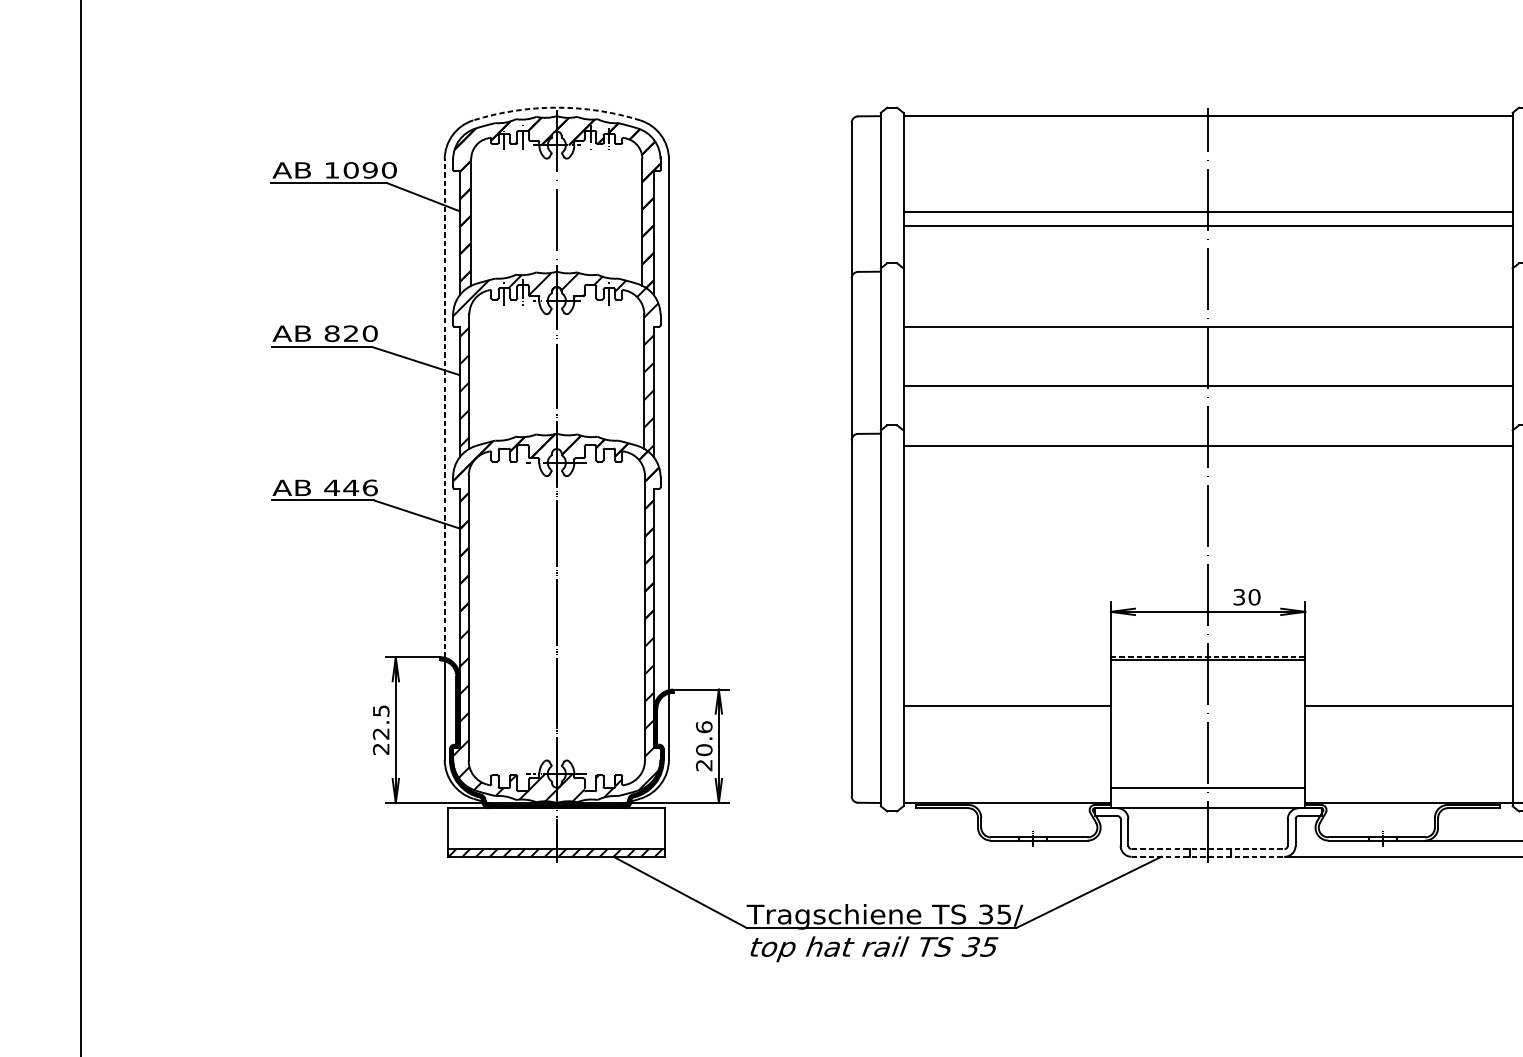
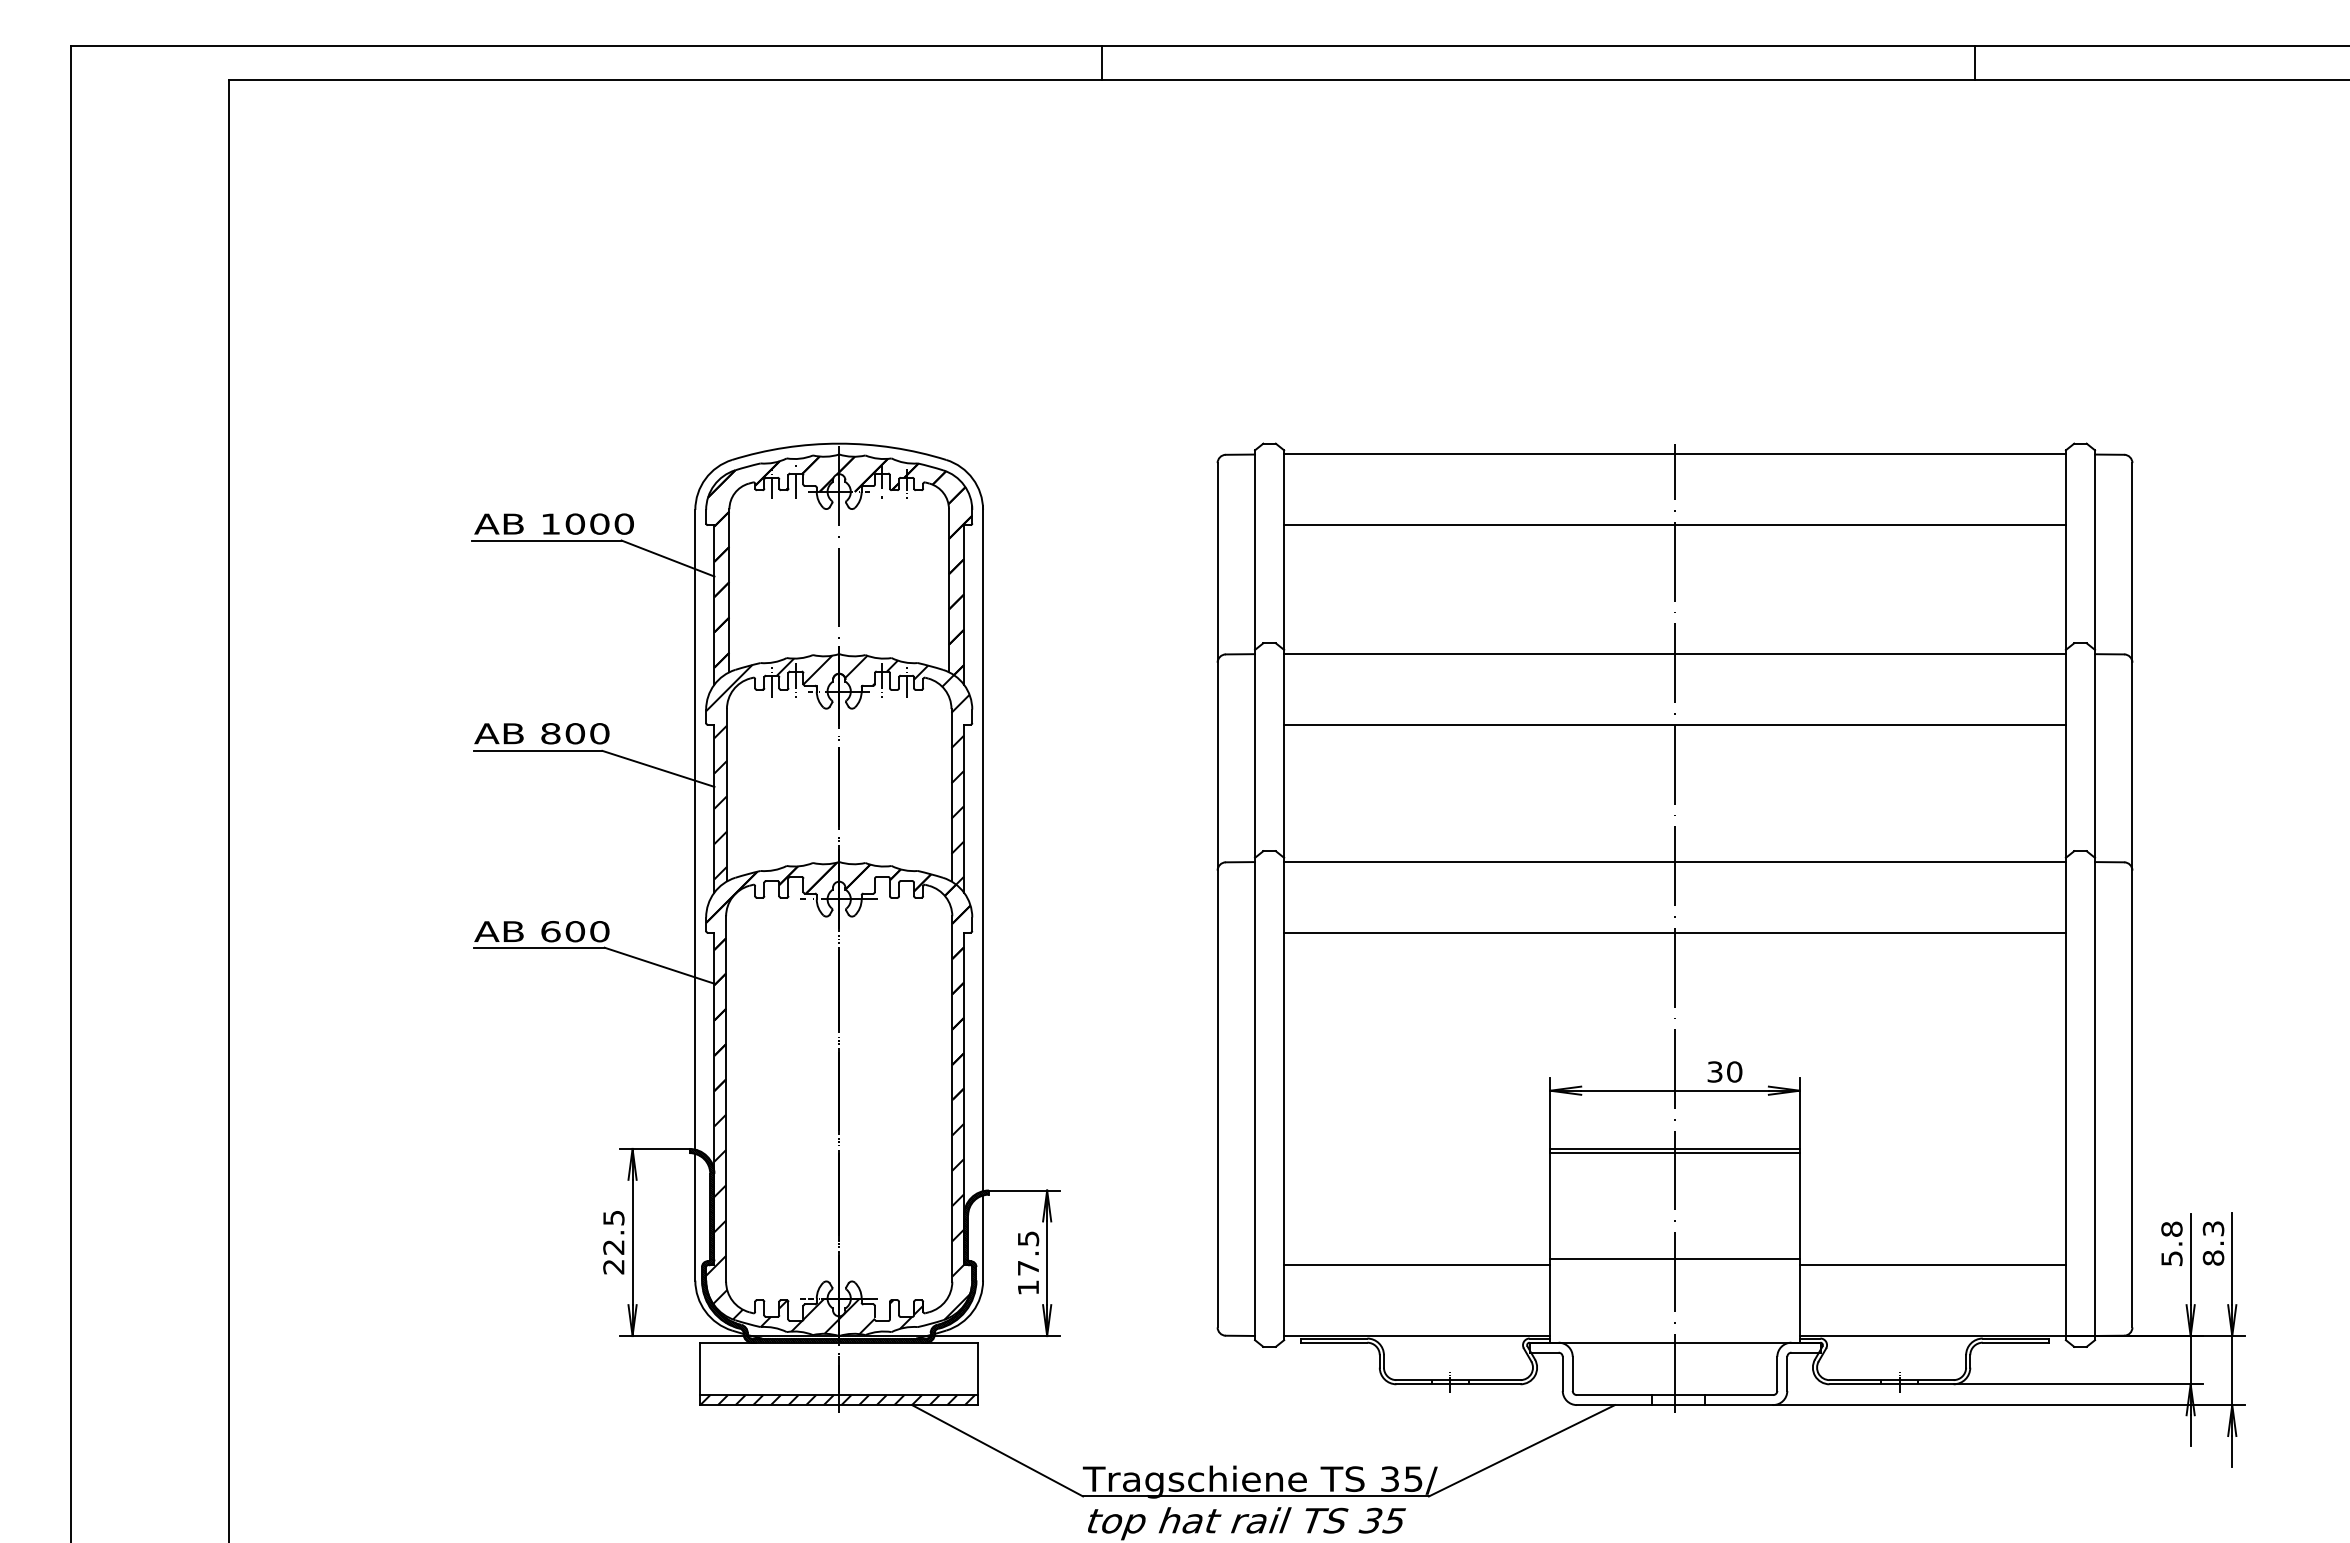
arc: (557, 107) -> (839, 443), dashed -> solid
text: (370, 169) -> (599, 523), 1090 -> 1000
line: (1207, 211) -> (1674, 525), moved
line: (1207, 225) -> (1674, 654), moved
line: (590, 292) -> (882, 680), added
text: (351, 333) -> (575, 733), 820 -> 800
line: (1207, 386) -> (1674, 862), moved
line: (444, 408) -> (695, 829), dashed -> solid
line: (1207, 445) -> (1674, 932), moved
text: (350, 487) -> (574, 931), 446 -> 600
line: (1208, 656) -> (1675, 1148), dashed -> solid
line: (1007, 705) -> (1417, 1265), moved
line: (1408, 705) -> (1932, 1265), moved
text: (704, 746) -> (1028, 1263), 20.6 -> 17.5
line: (1207, 788) -> (1674, 1259), moved
line: (1208, 849) -> (1675, 1395), dashed -> solid
line: (1208, 857) -> (1675, 1405), dashed -> solid

